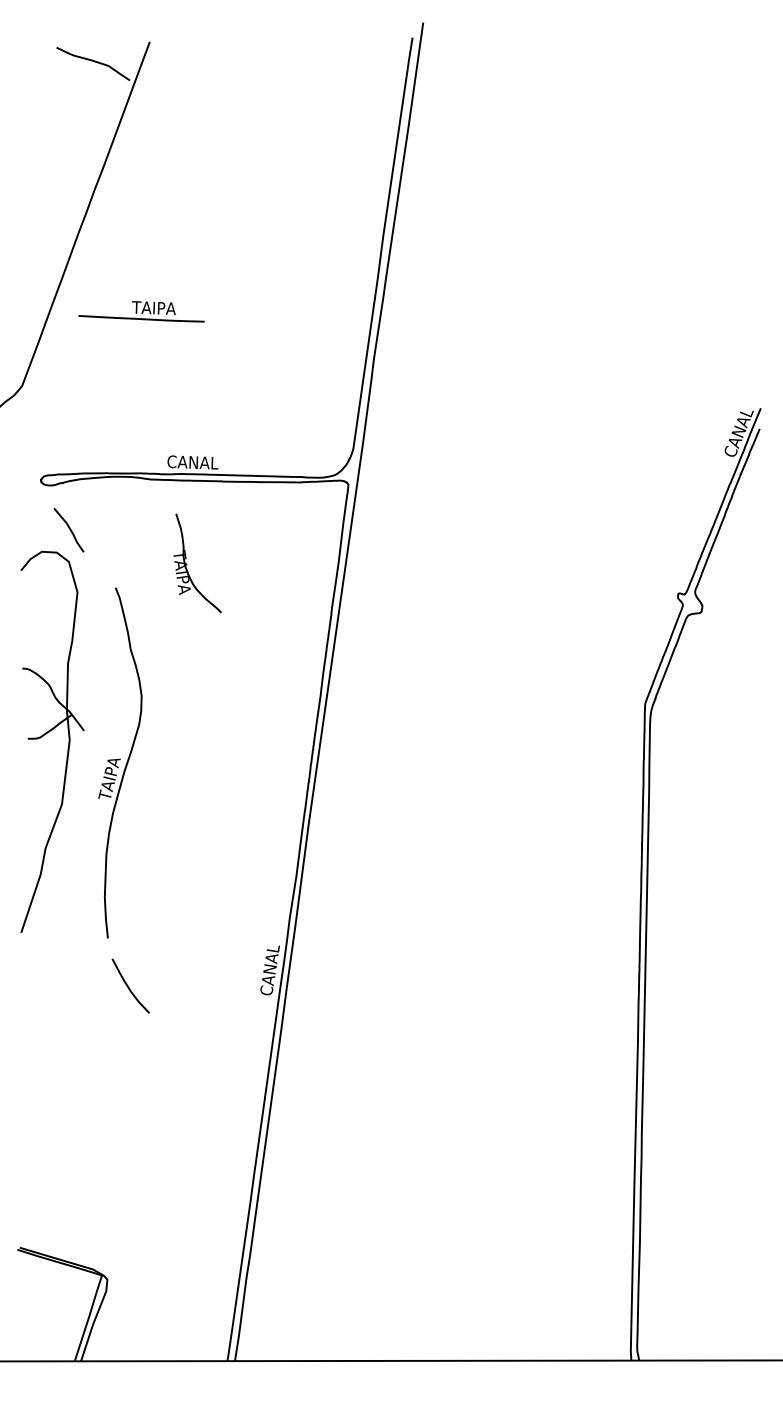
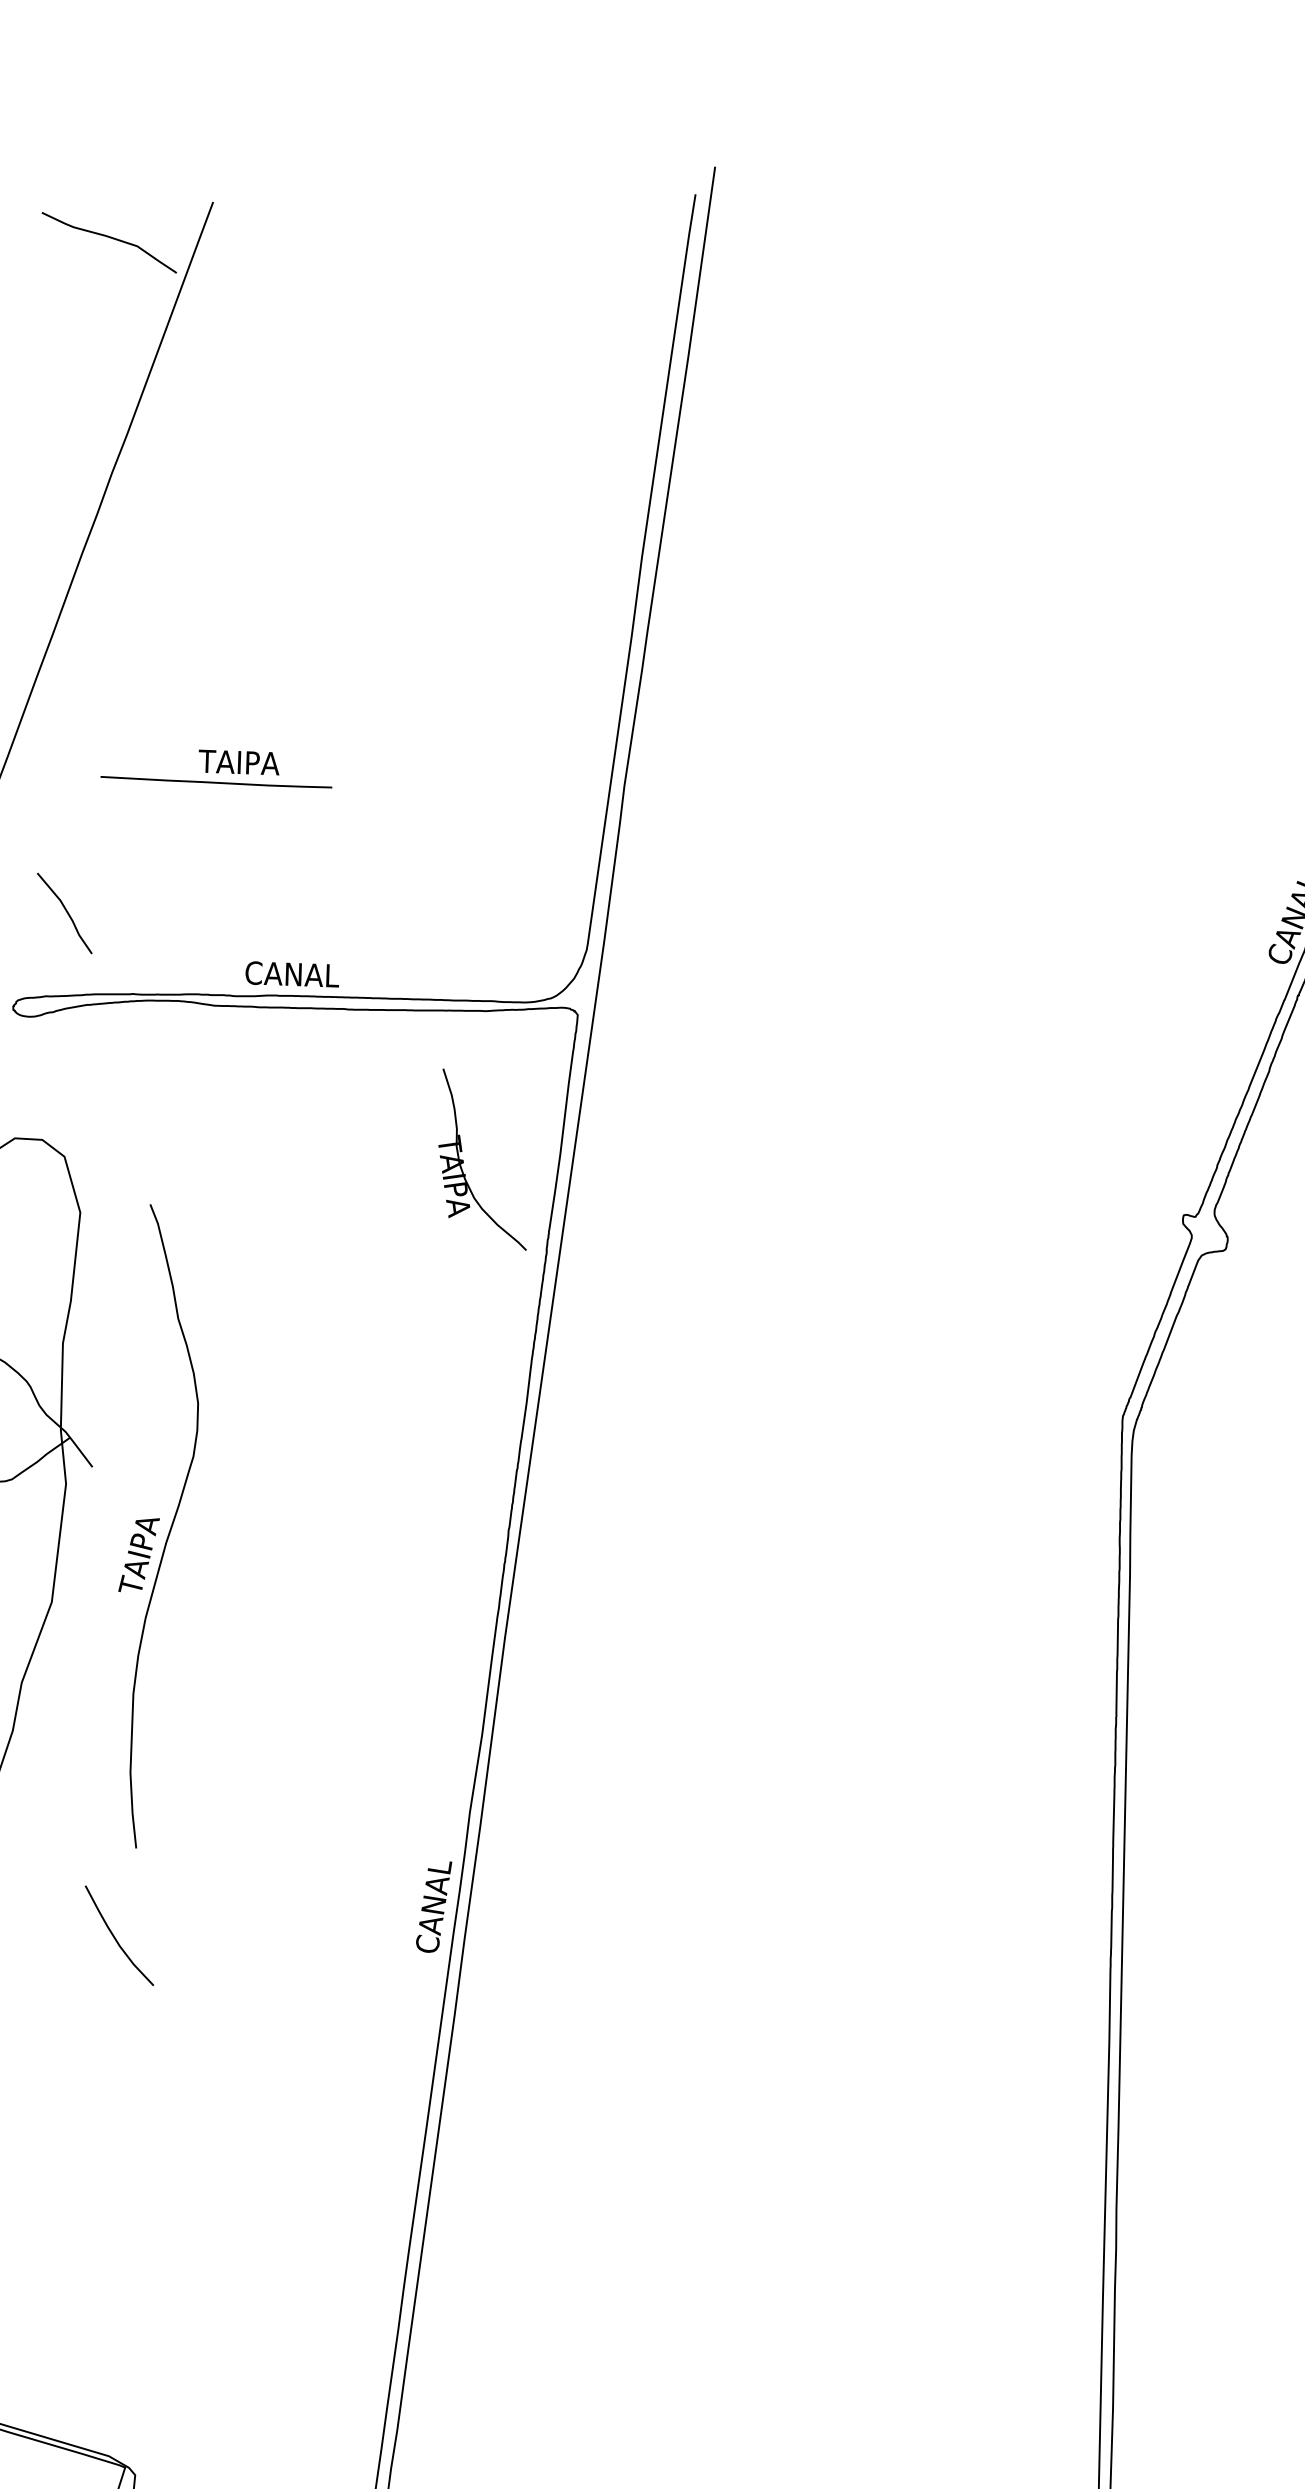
part: (141, 311) -> (216, 768), moved
line: (69, 530) -> (65, 913), moved
part: (187, 563) -> (464, 1159), moved
curve: (128, 985) -> (115, 1934), moved

